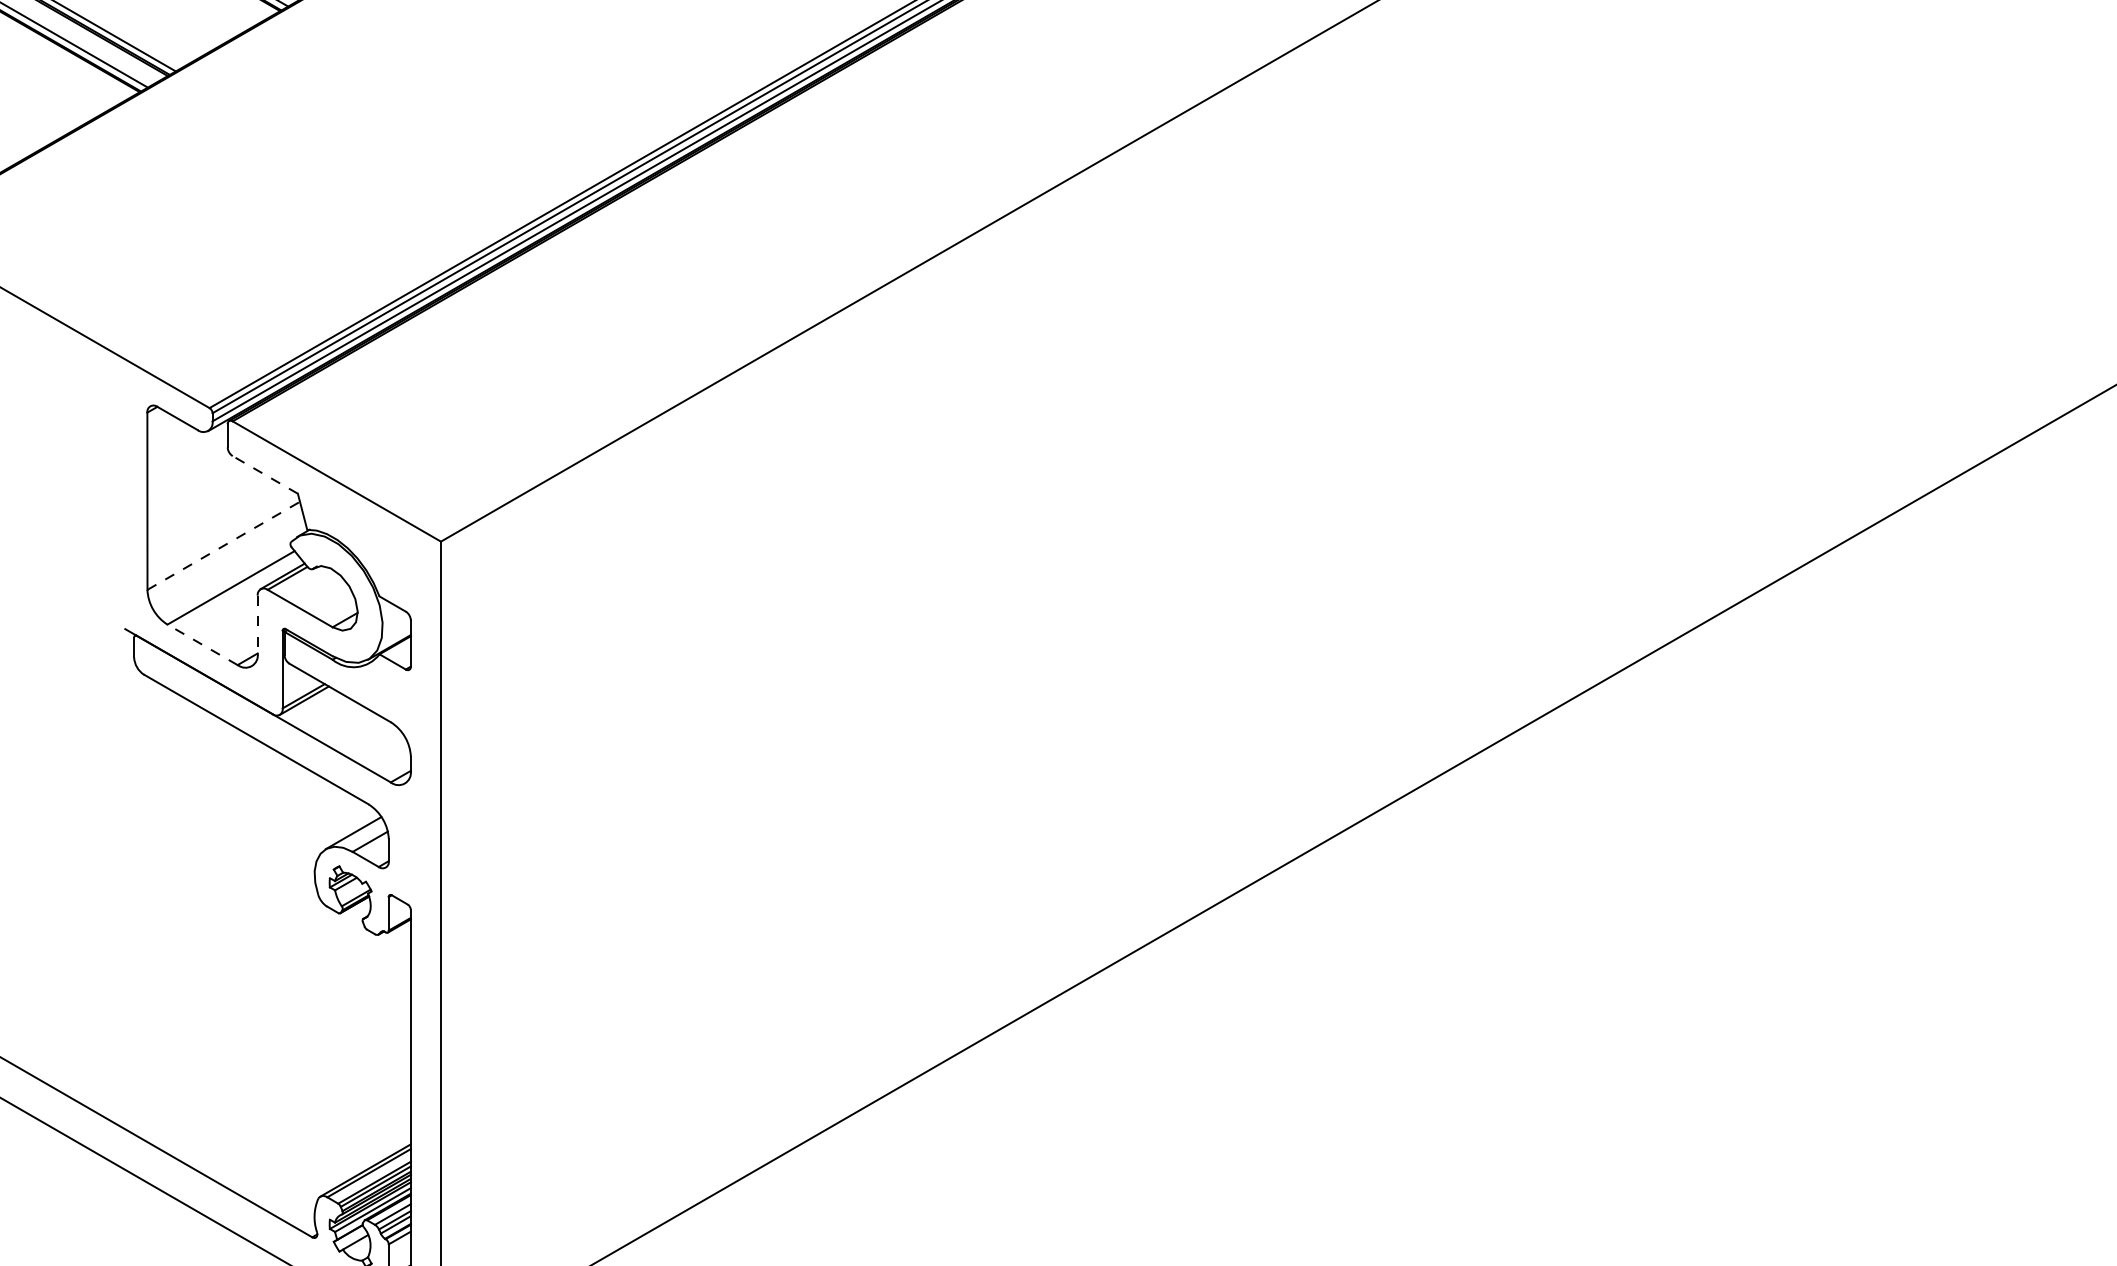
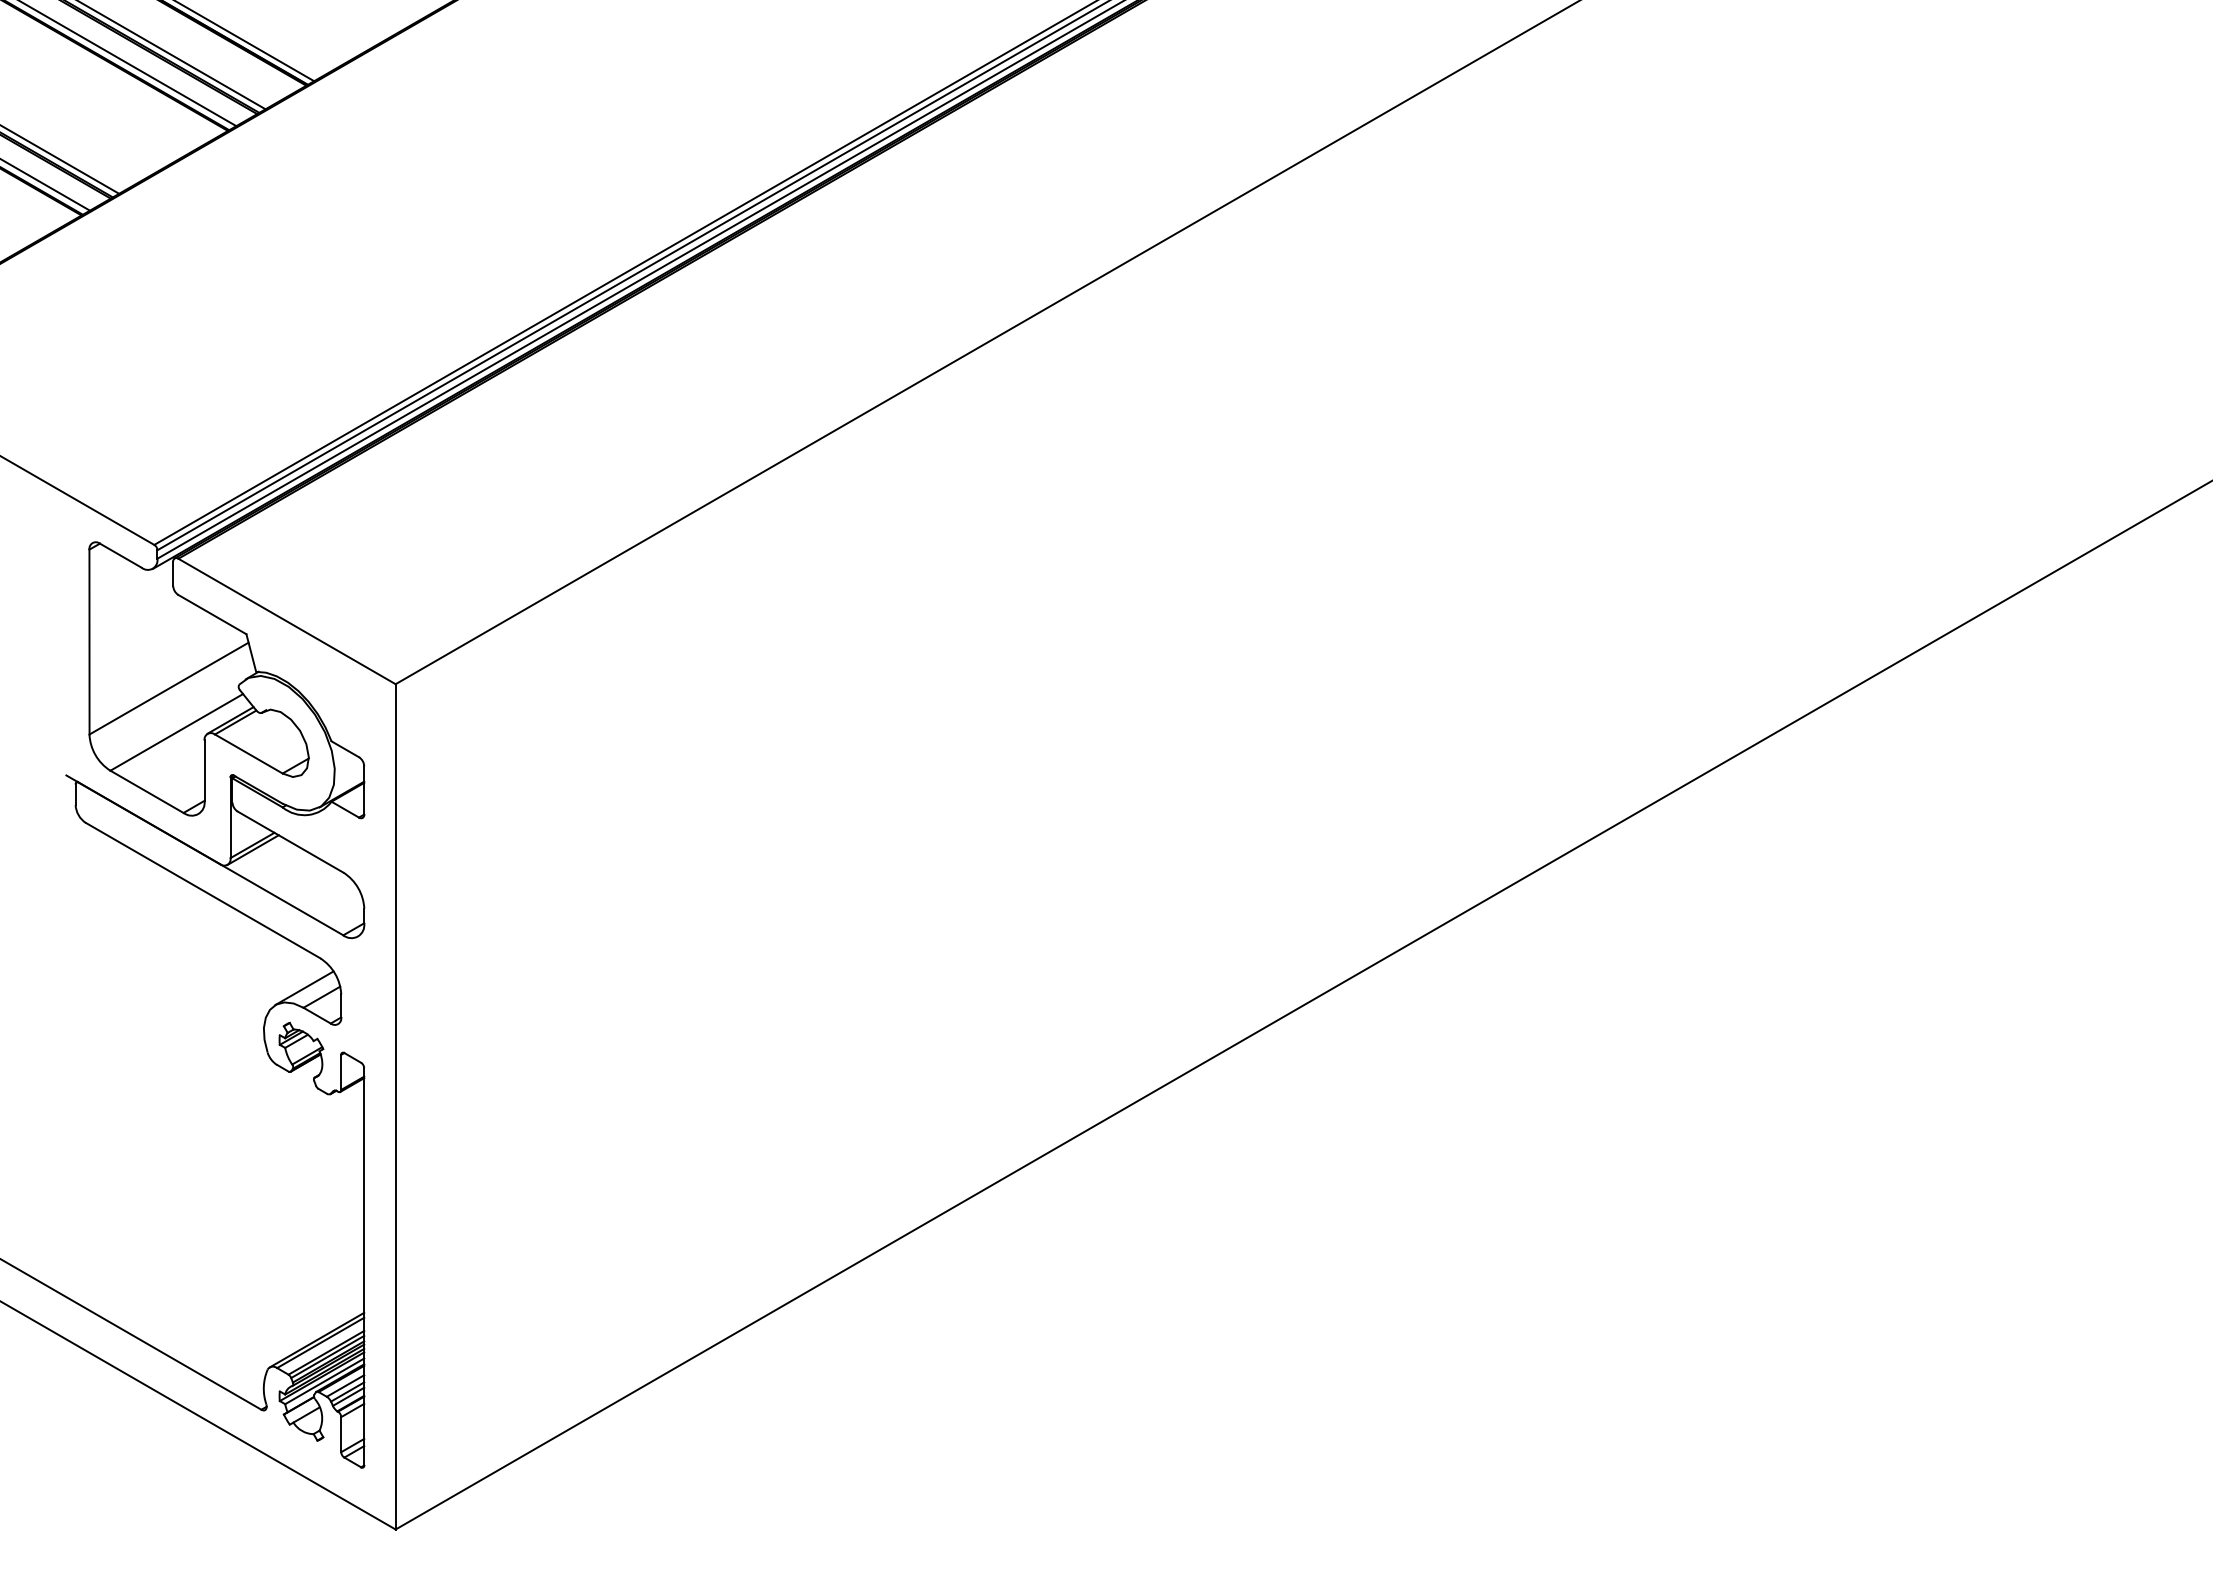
line: (265, 474) -> (212, 614), dashed -> solid
line: (224, 545) -> (169, 688), dashed -> solid
line: (257, 625) -> (204, 771), dashed -> solid
line: (202, 644) -> (146, 791), dashed -> solid

